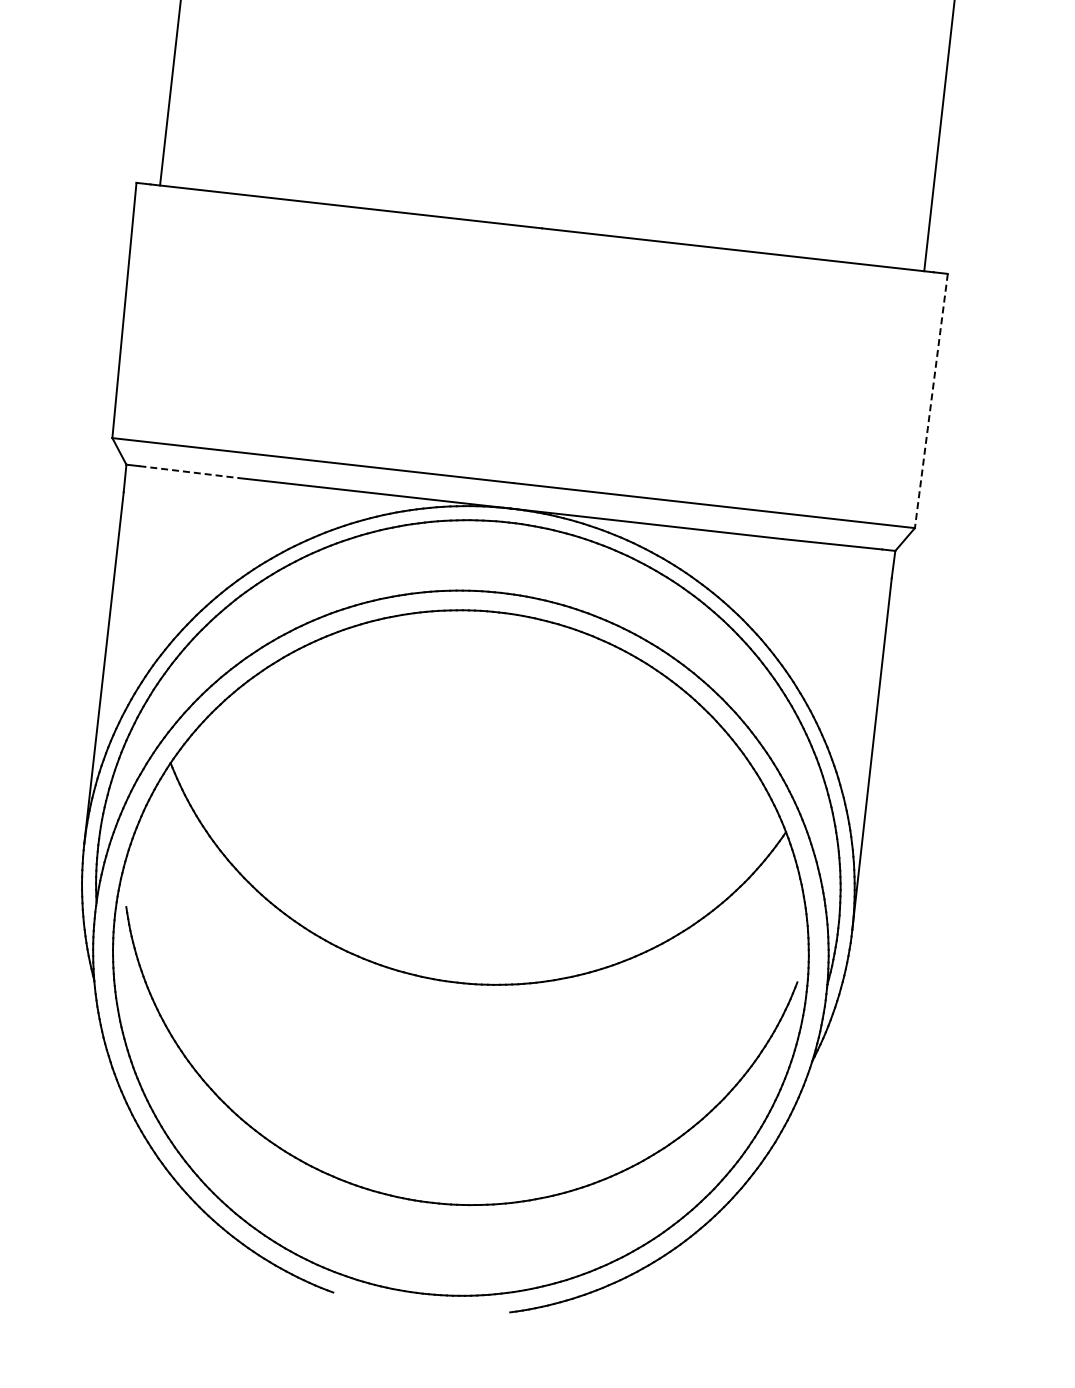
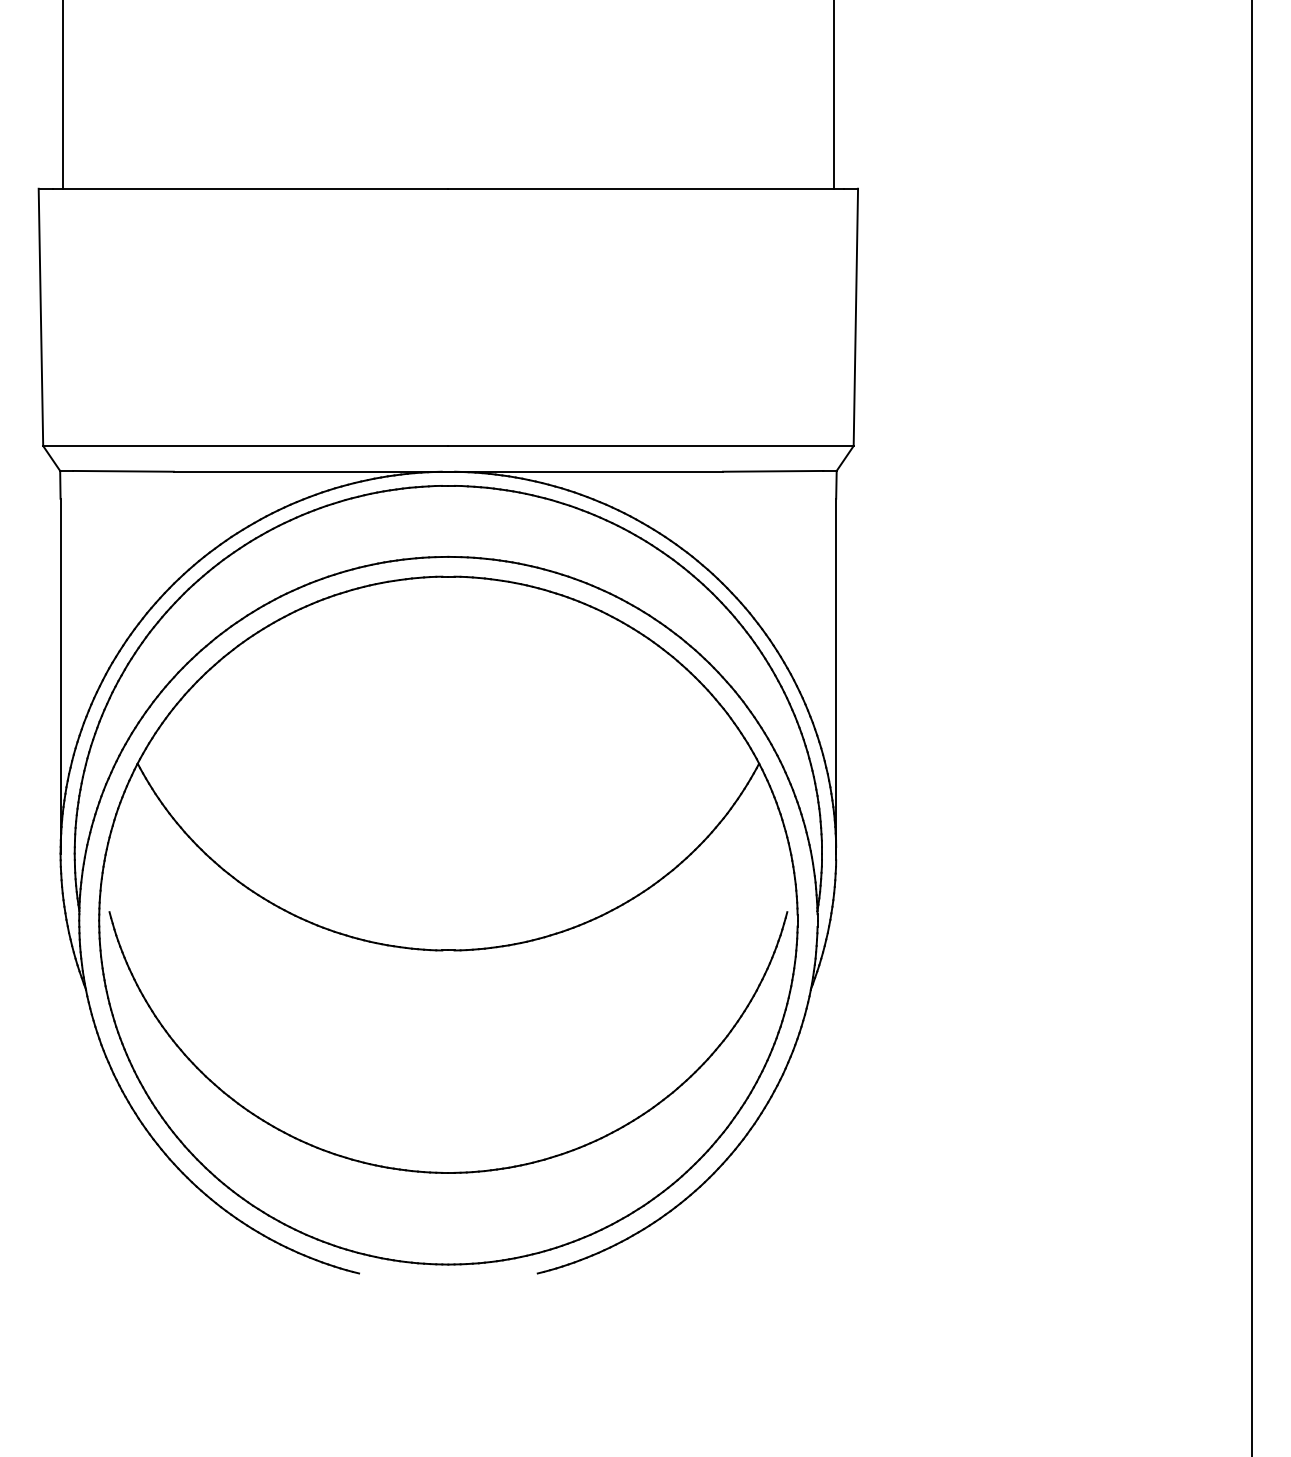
line: (930, 401) -> (855, 317), dashed -> solid
line: (190, 472) -> (124, 471), dashed -> solid

